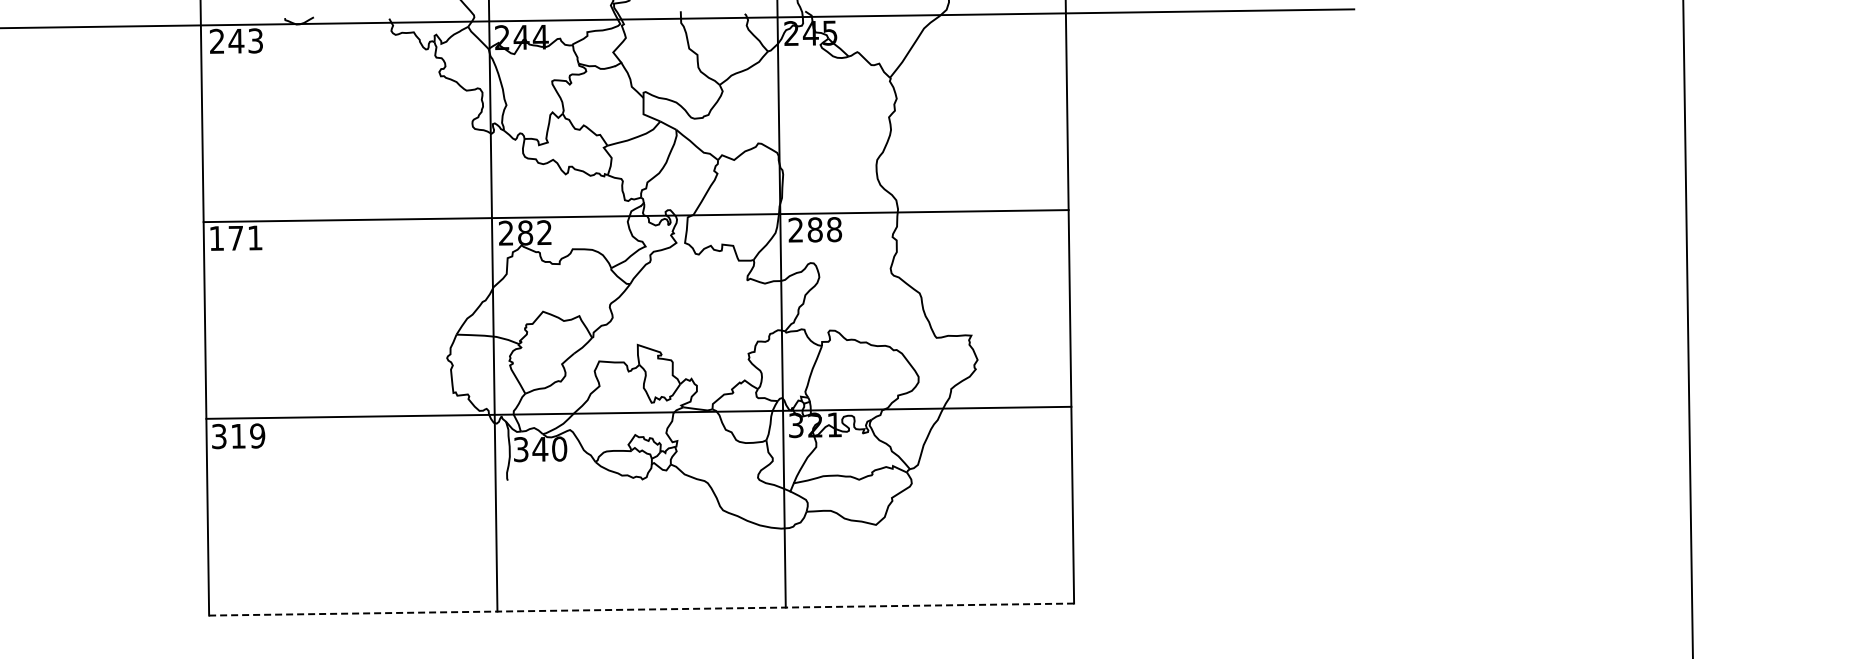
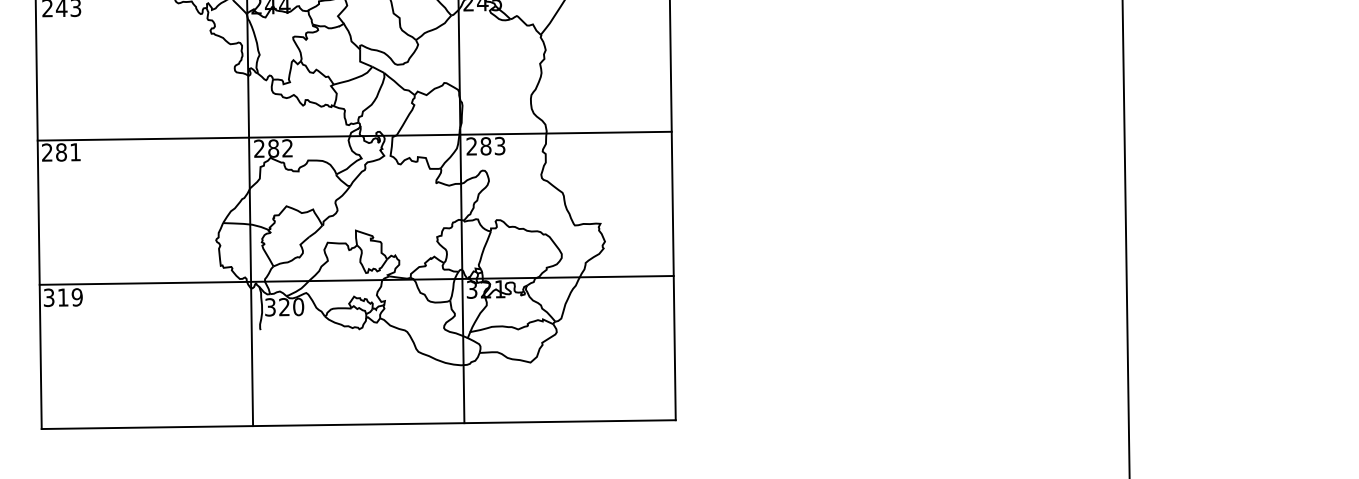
text: (834, 229) -> (500, 146), 288 -> 283
text: (226, 237) -> (54, 151), 171 -> 281
text: (540, 448) -> (284, 306), 340 -> 320
line: (641, 609) -> (358, 424), dashed -> solid

